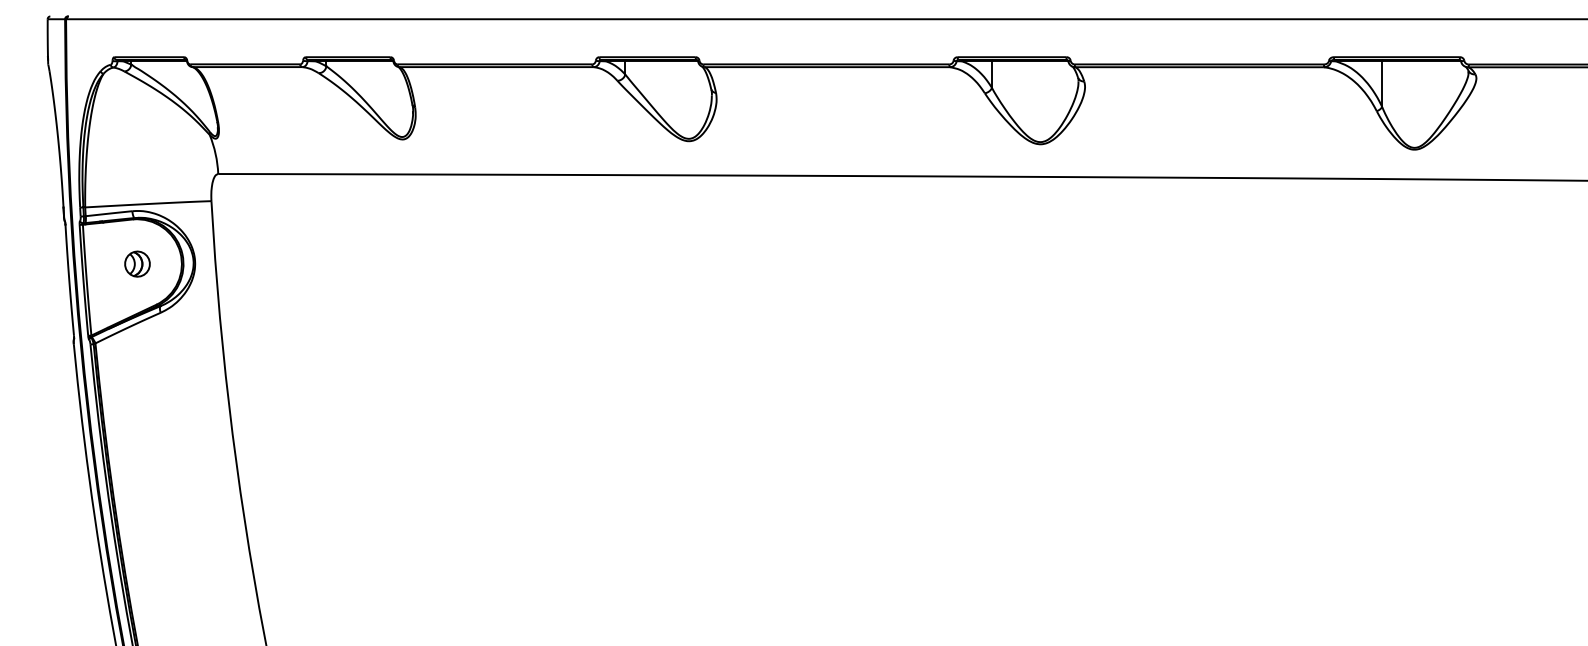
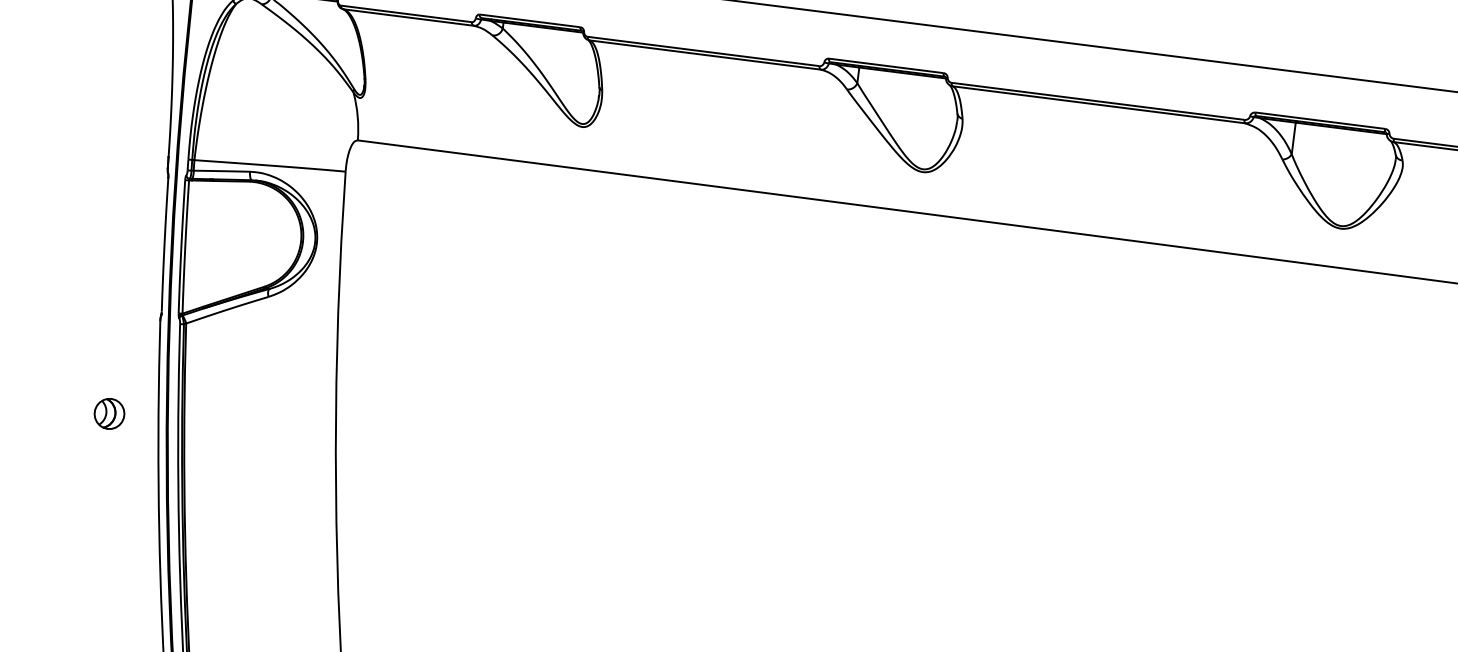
part: (137, 263) -> (109, 413), moved

